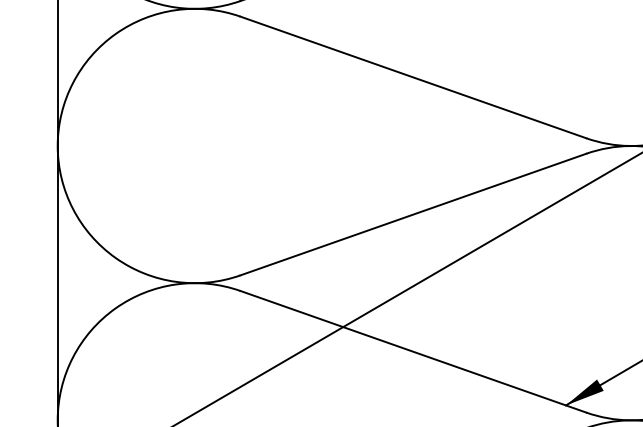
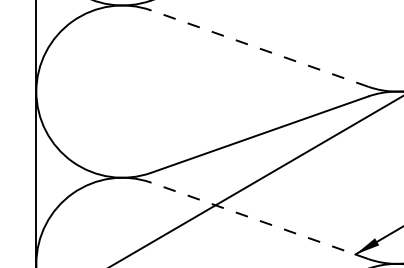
line: (413, 77) -> (259, 48), solid -> dashed
line: (413, 351) -> (259, 220), solid -> dashed

